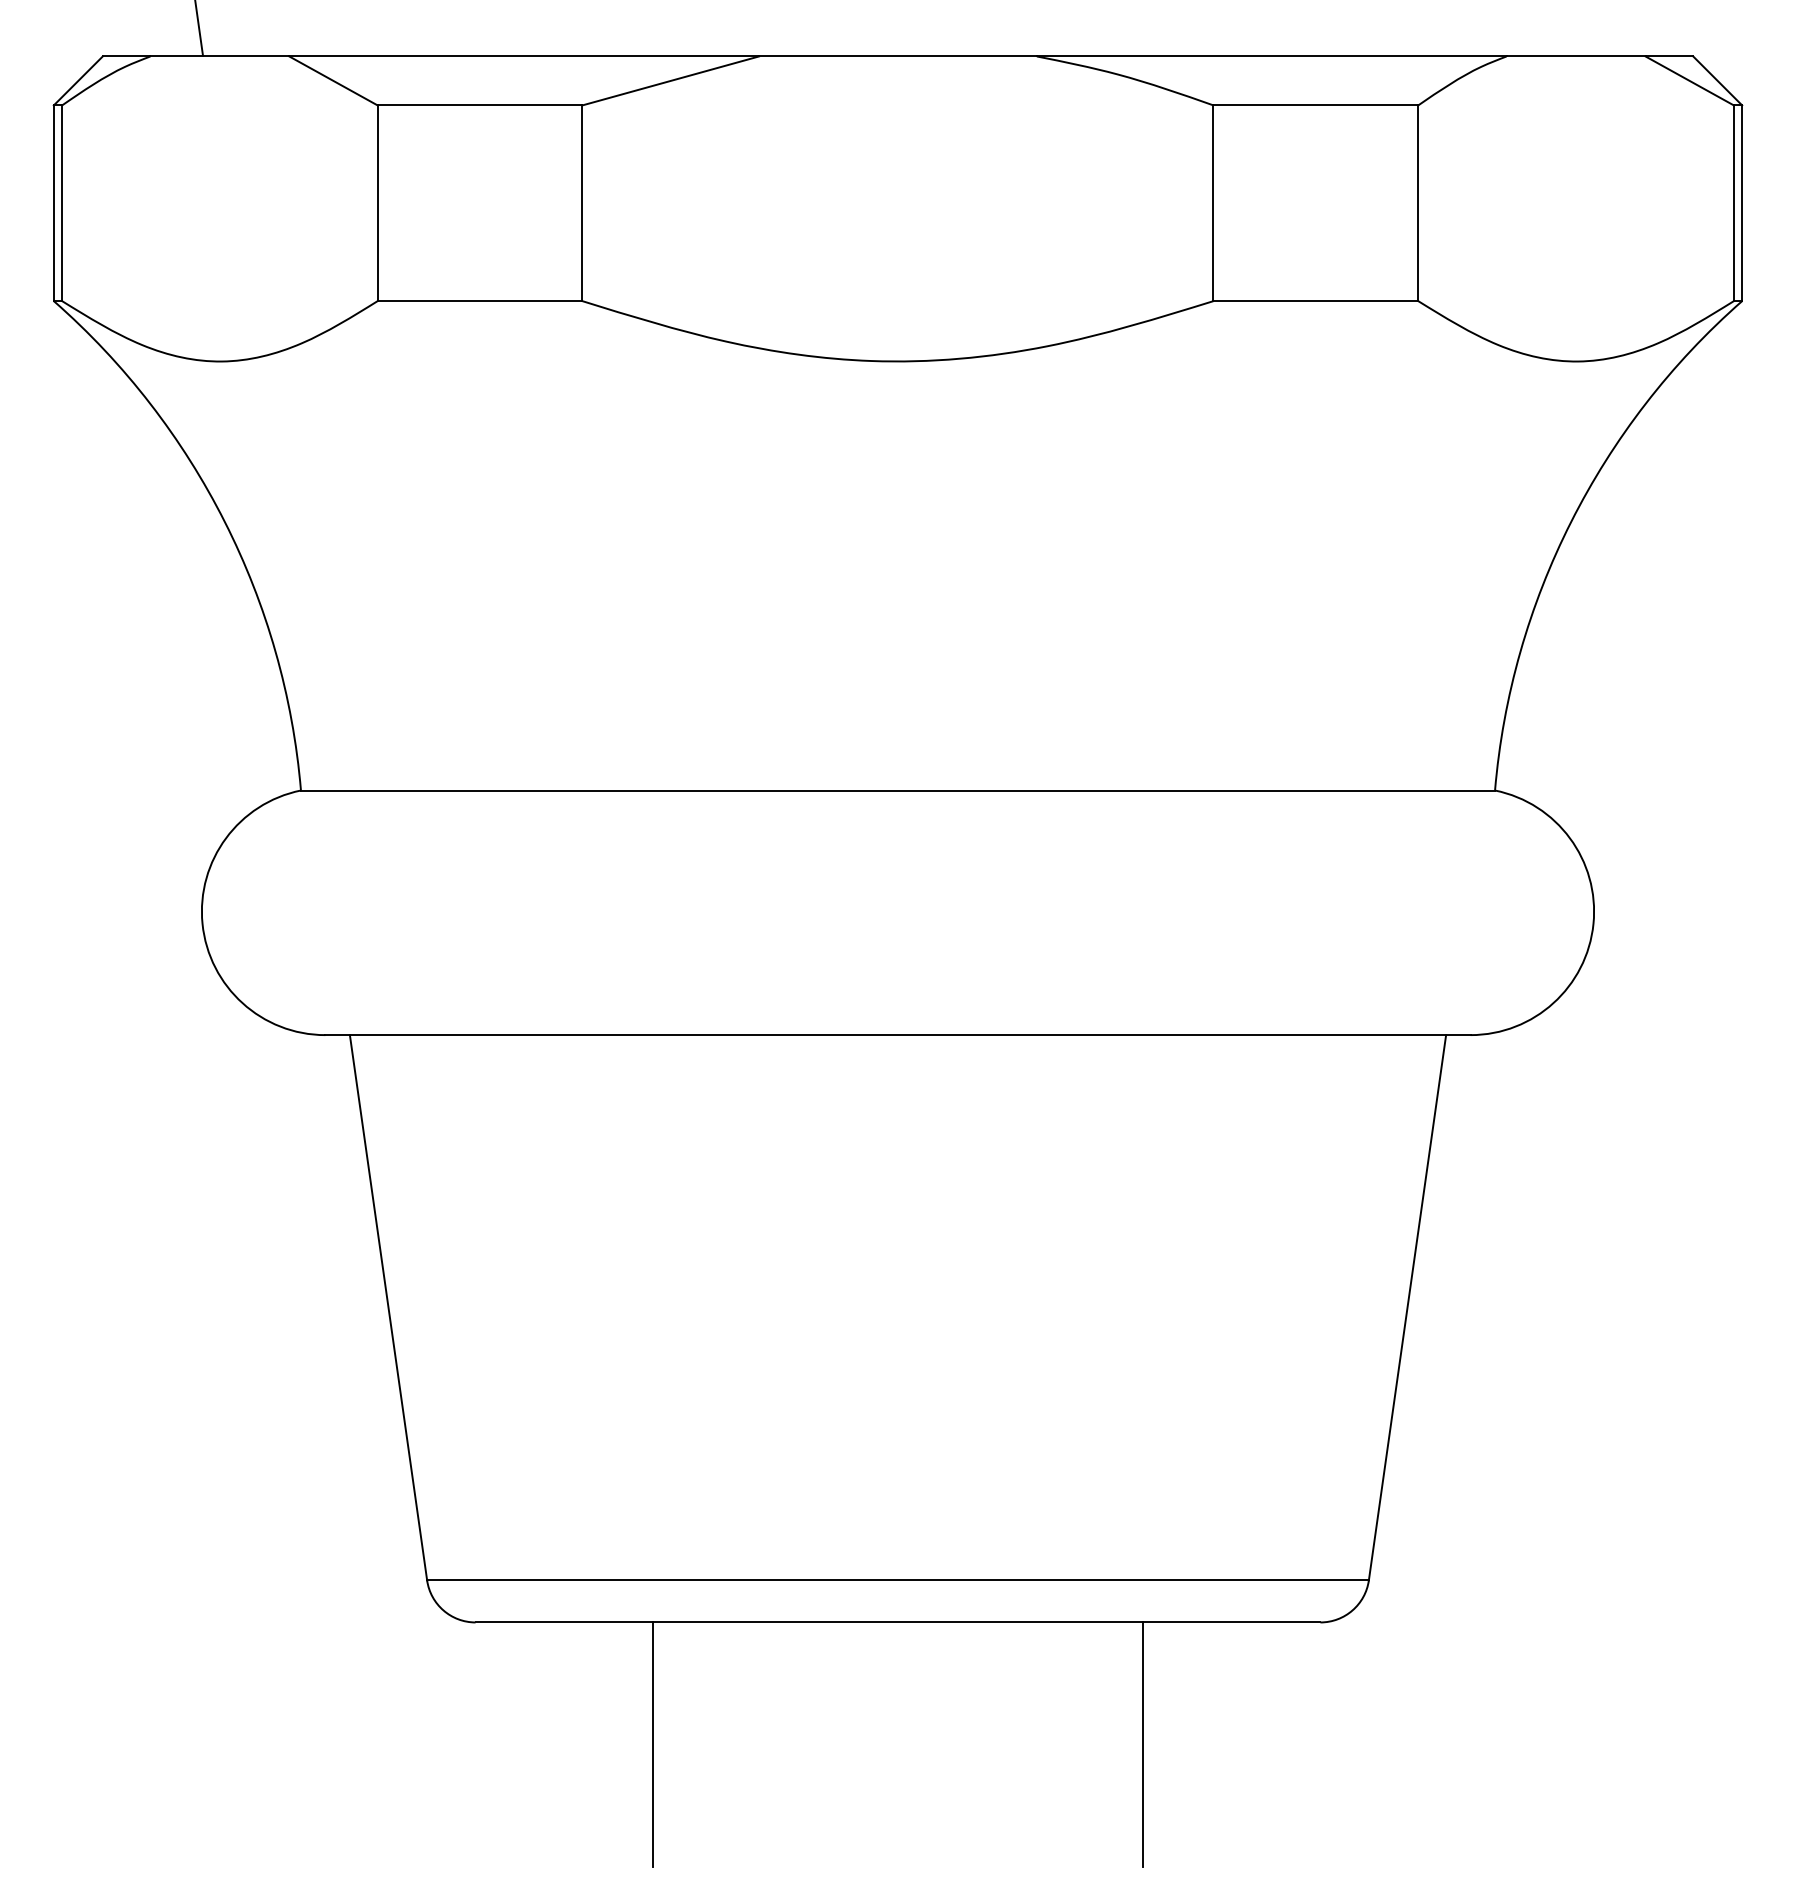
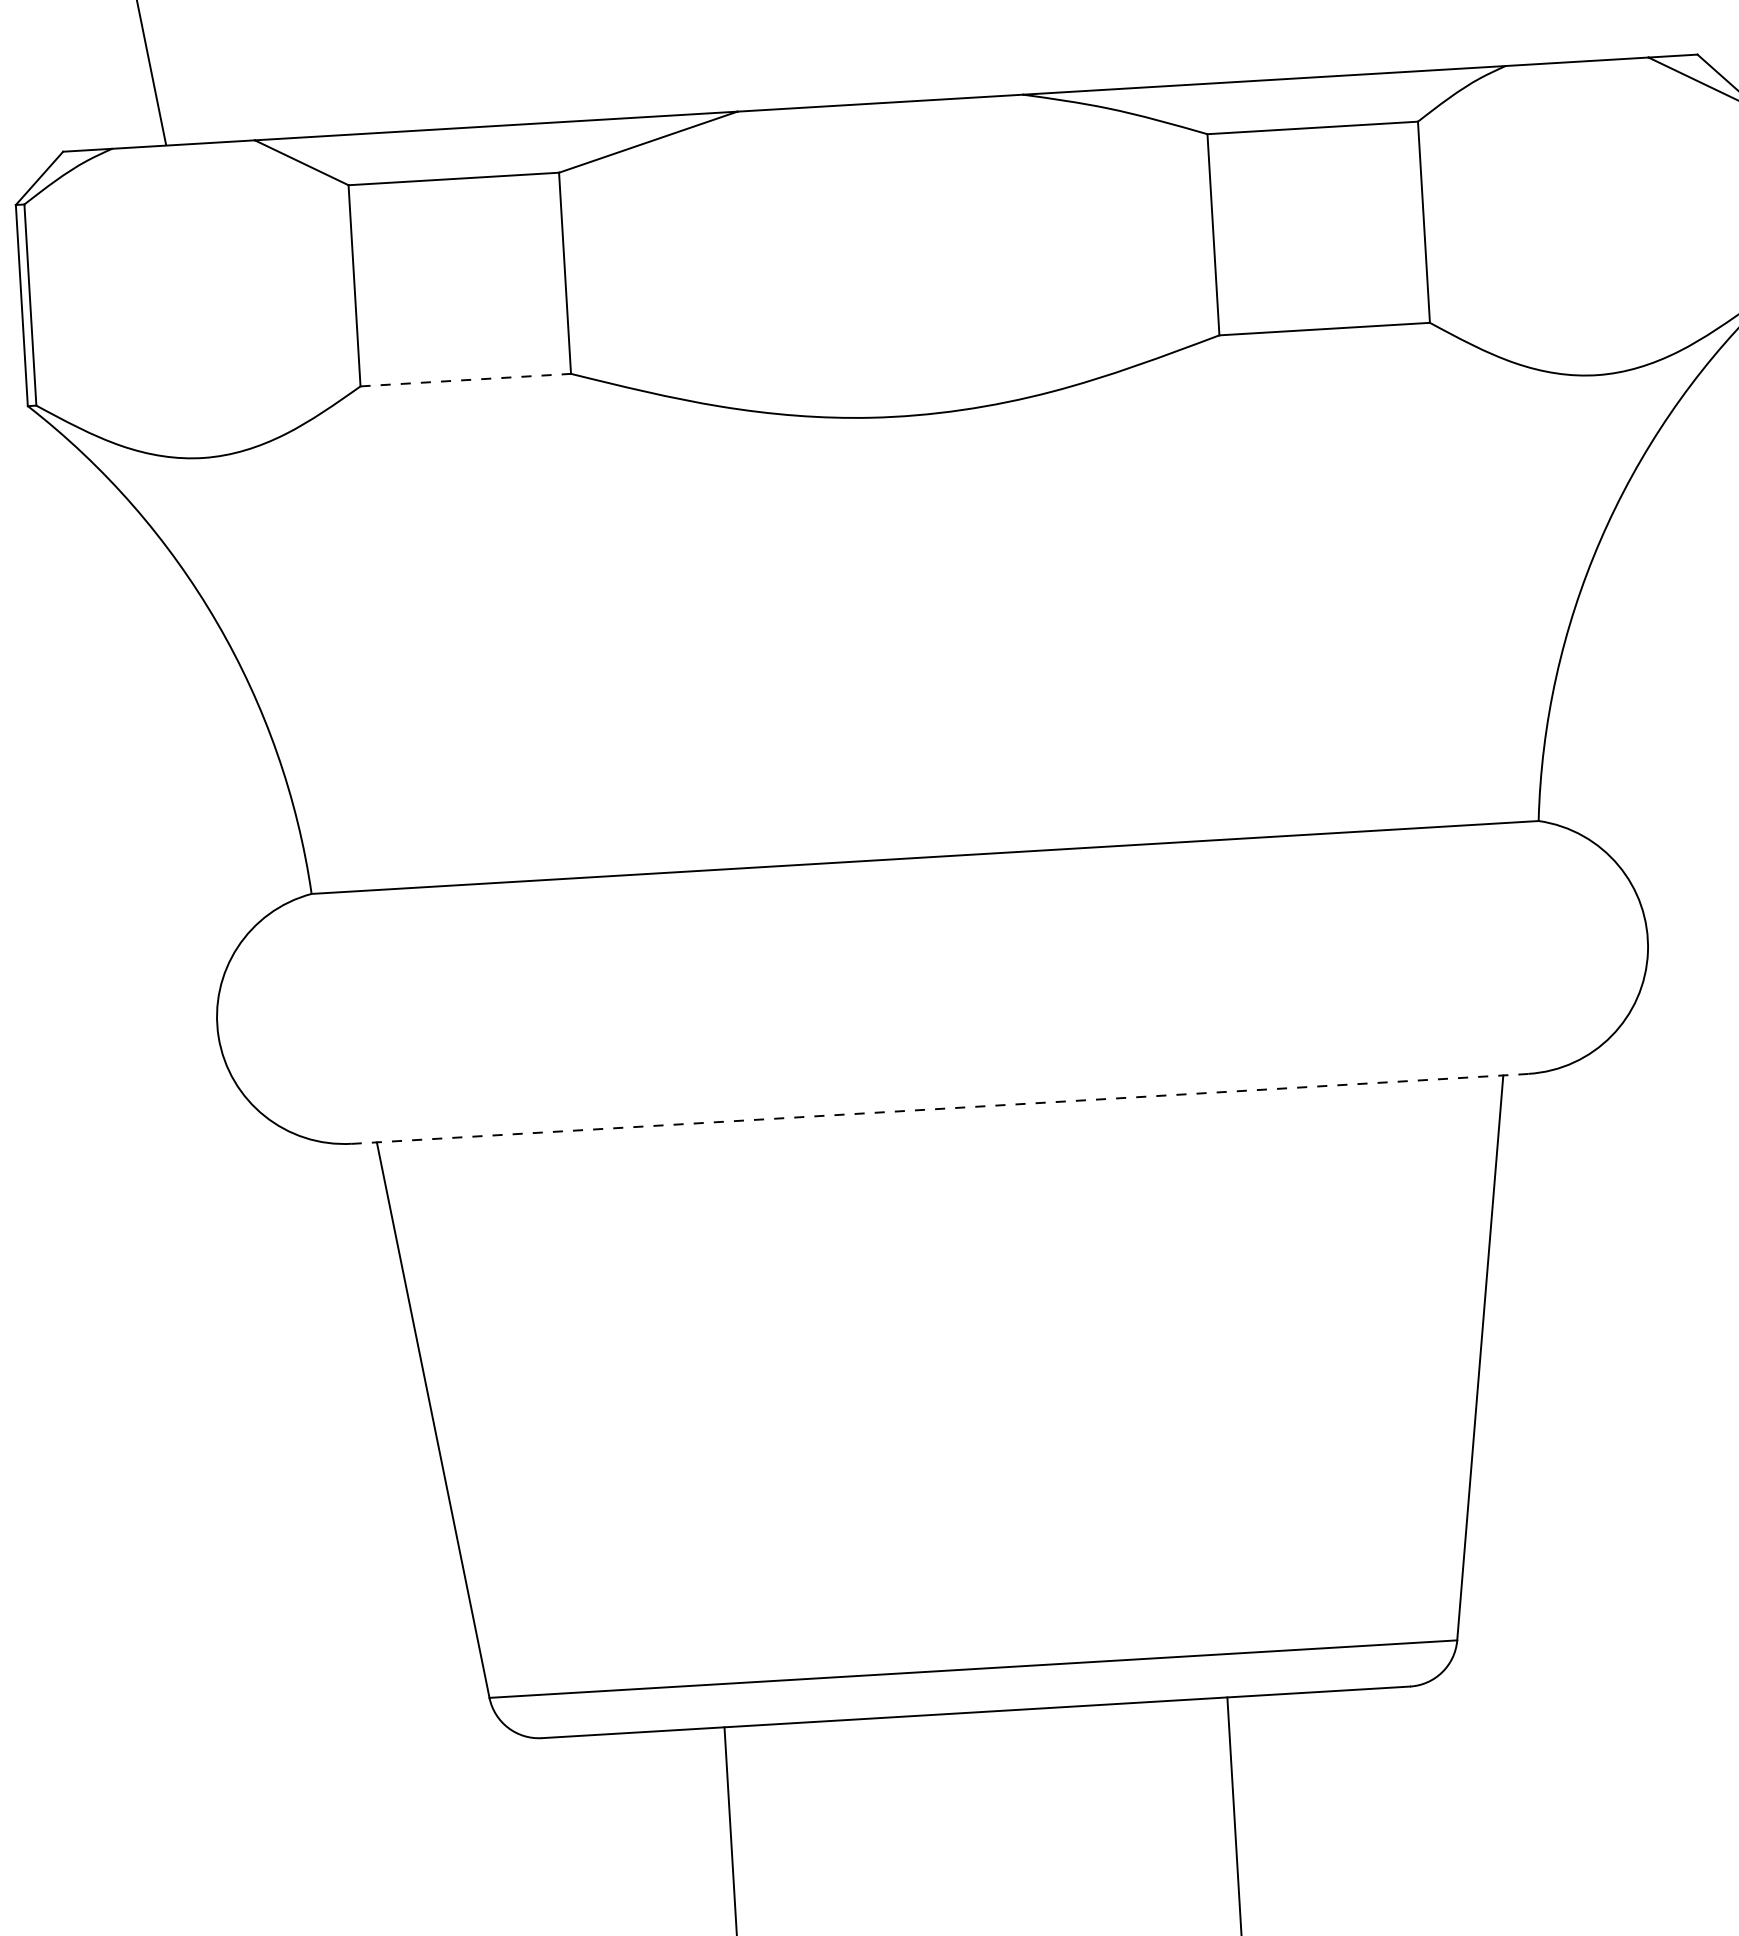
line: (480, 301) -> (466, 380), solid -> dashed
line: (898, 1035) -> (940, 1109), solid -> dashed

